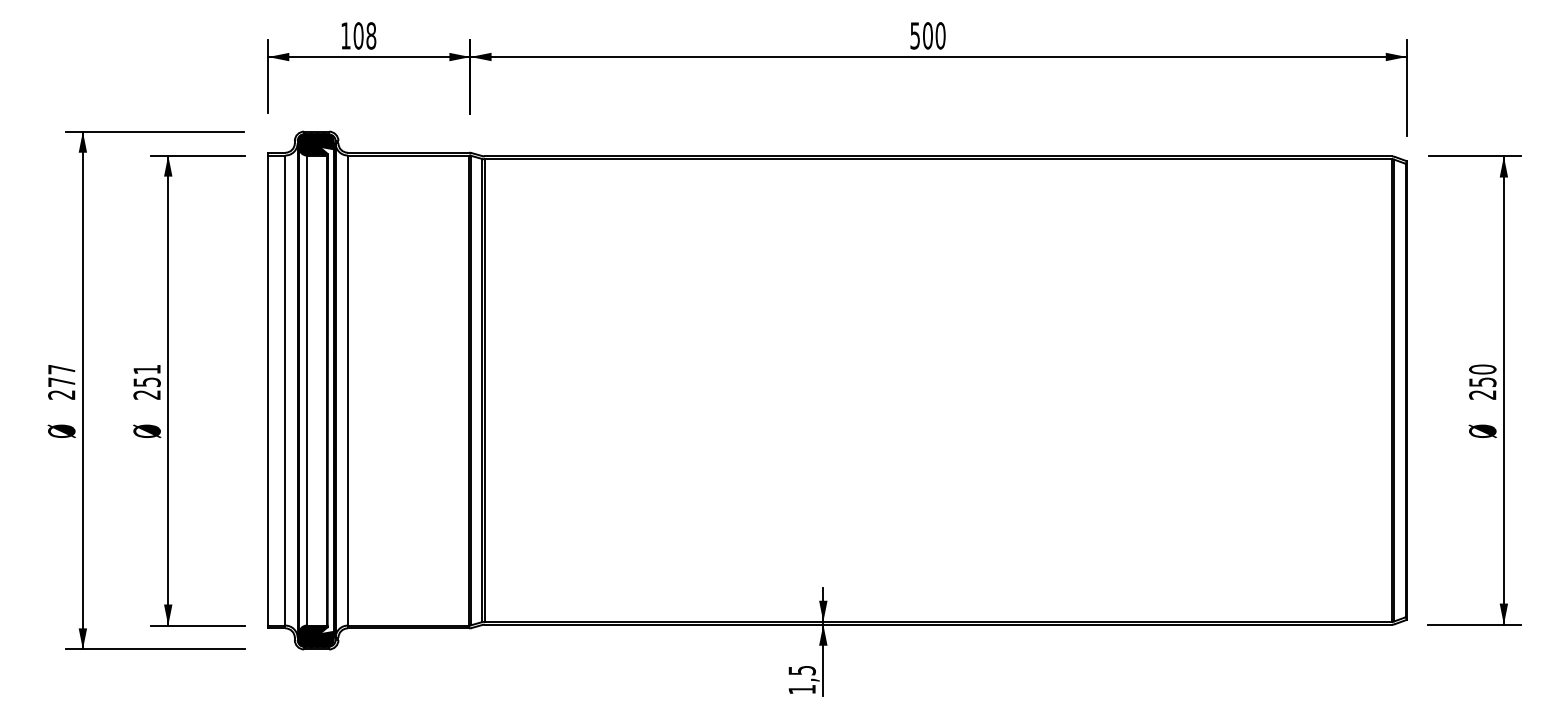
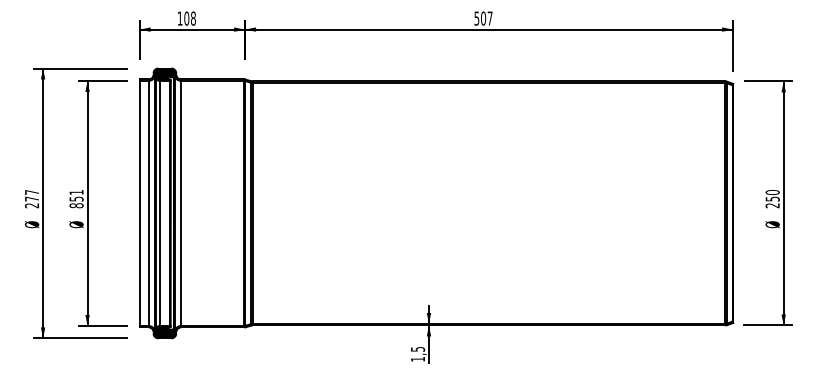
text: (939, 35) -> (489, 18), 500 -> 507
text: (146, 394) -> (76, 205), 251 -> 851

